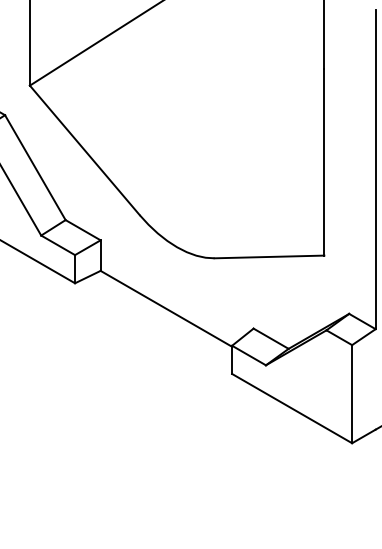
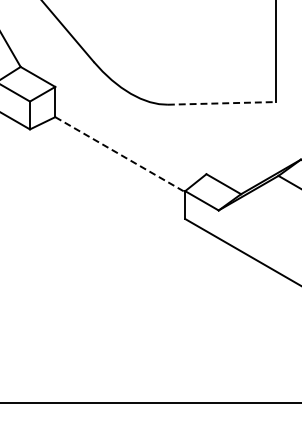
line: (269, 256) -> (222, 102), solid -> dashed
line: (166, 308) -> (120, 154), solid -> dashed

